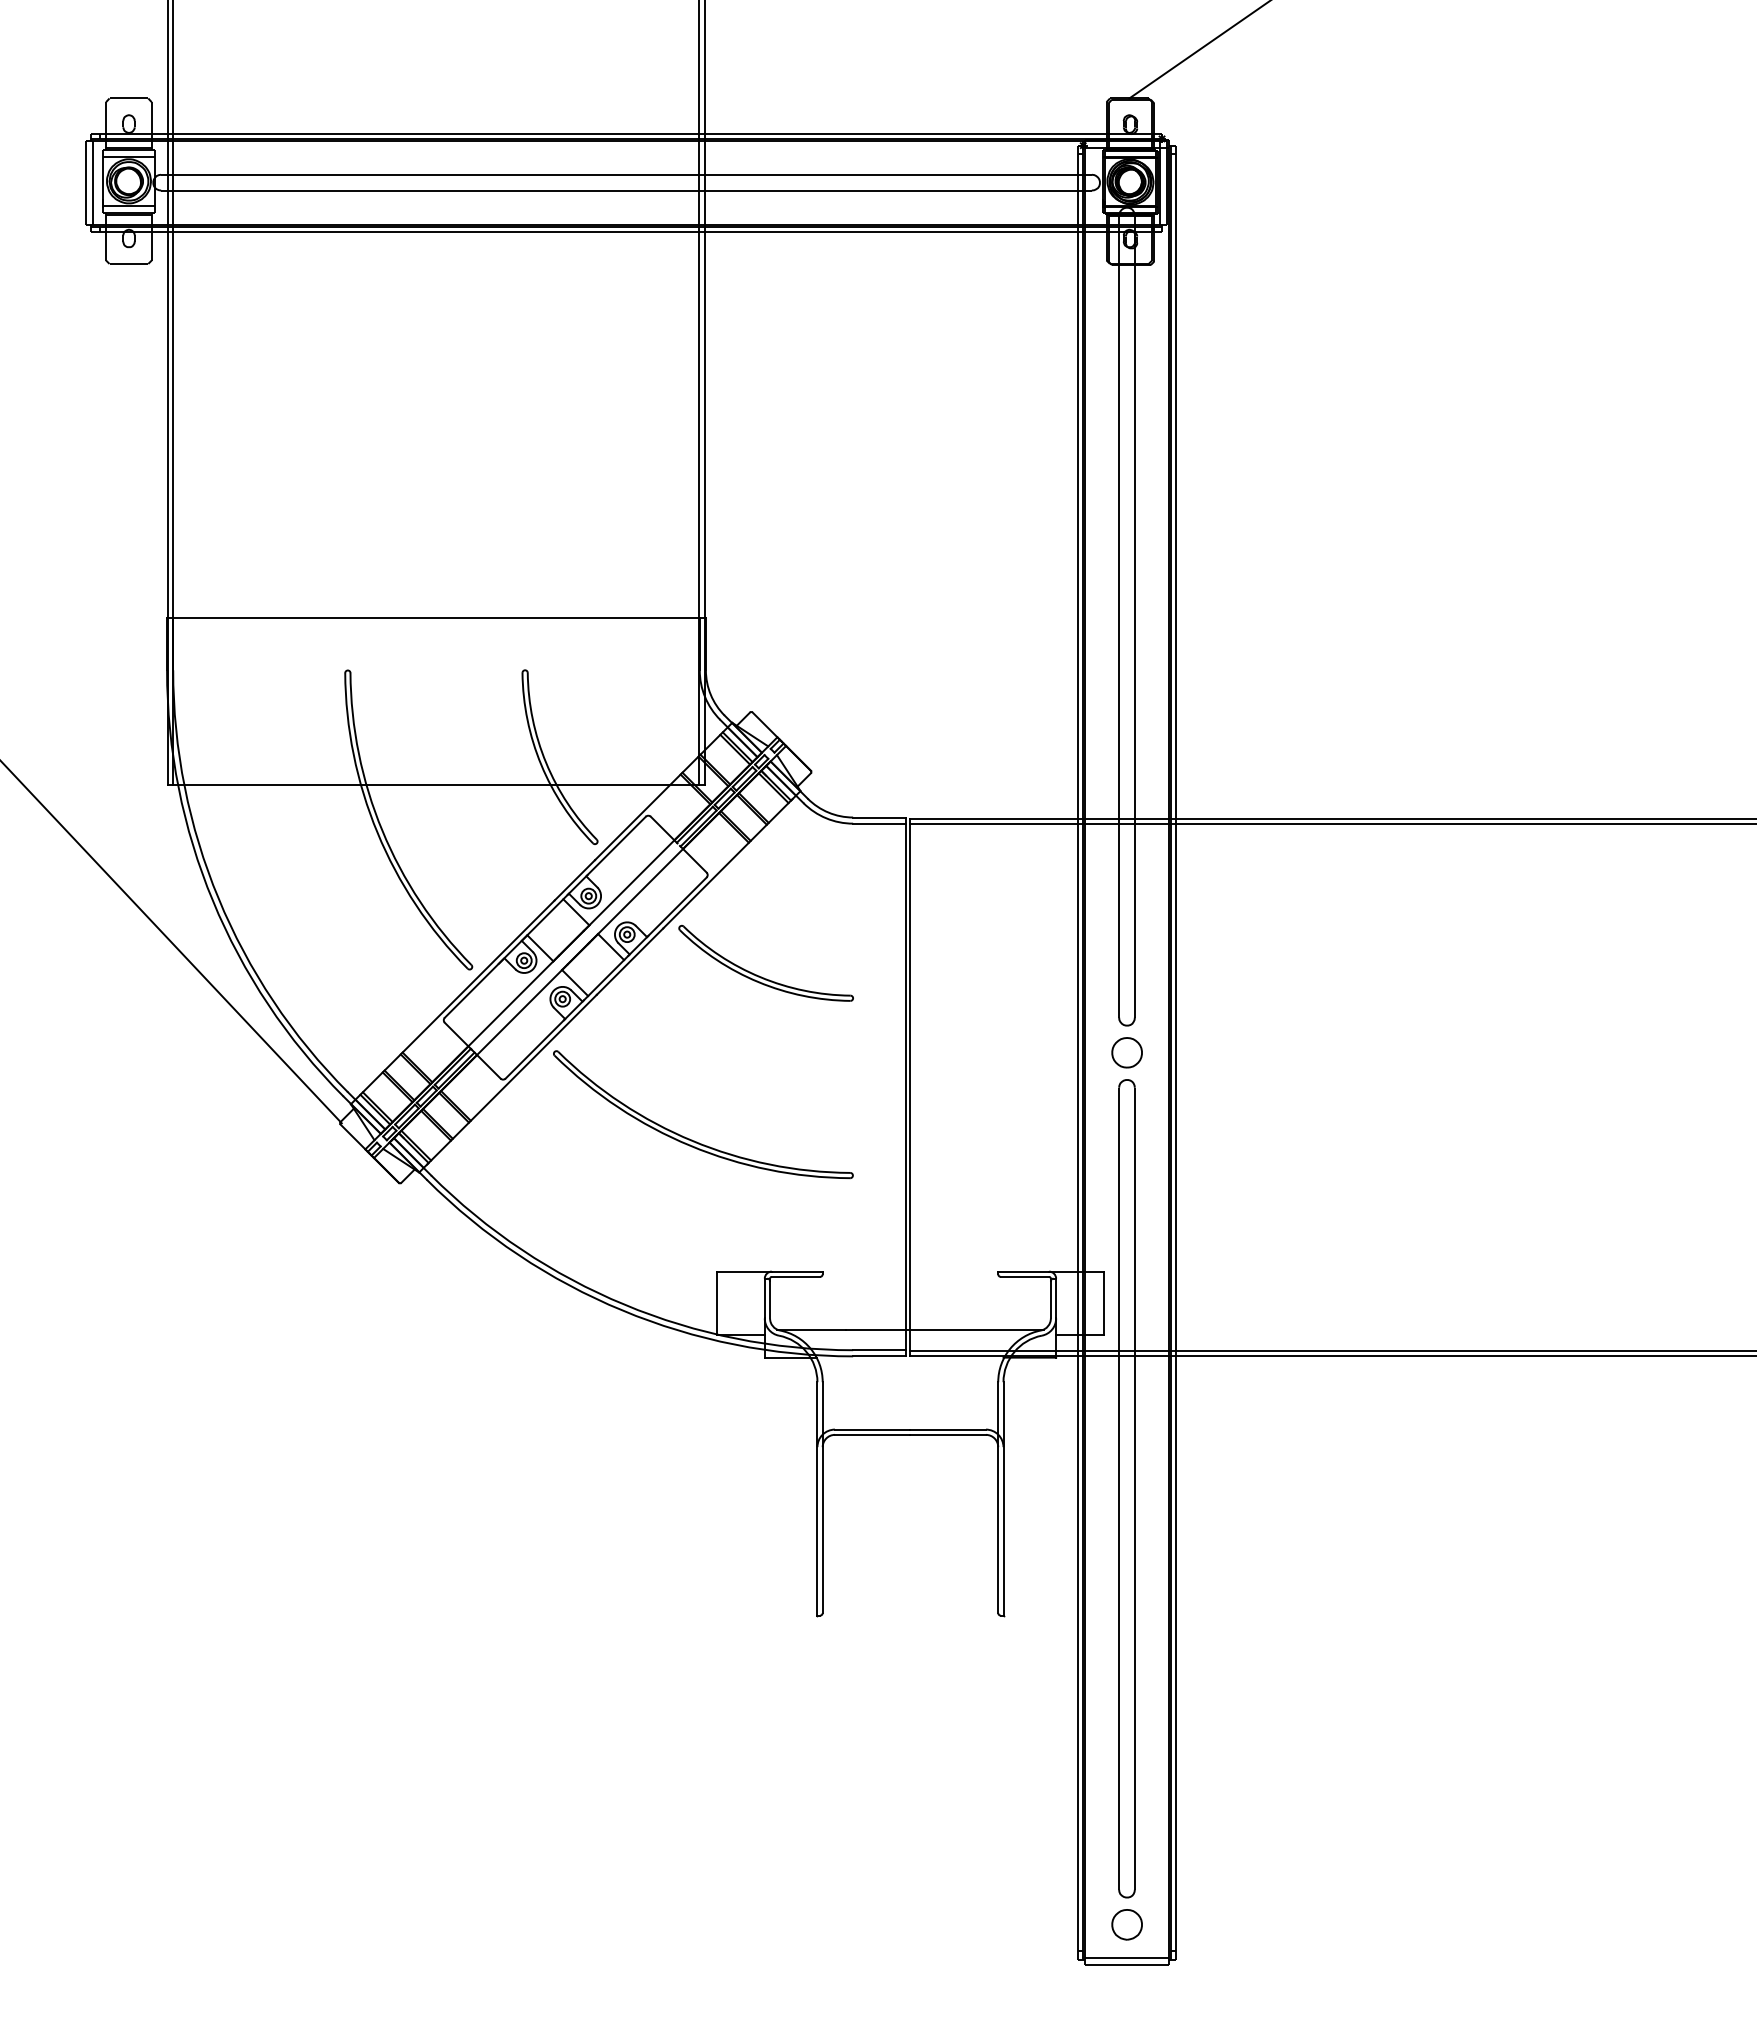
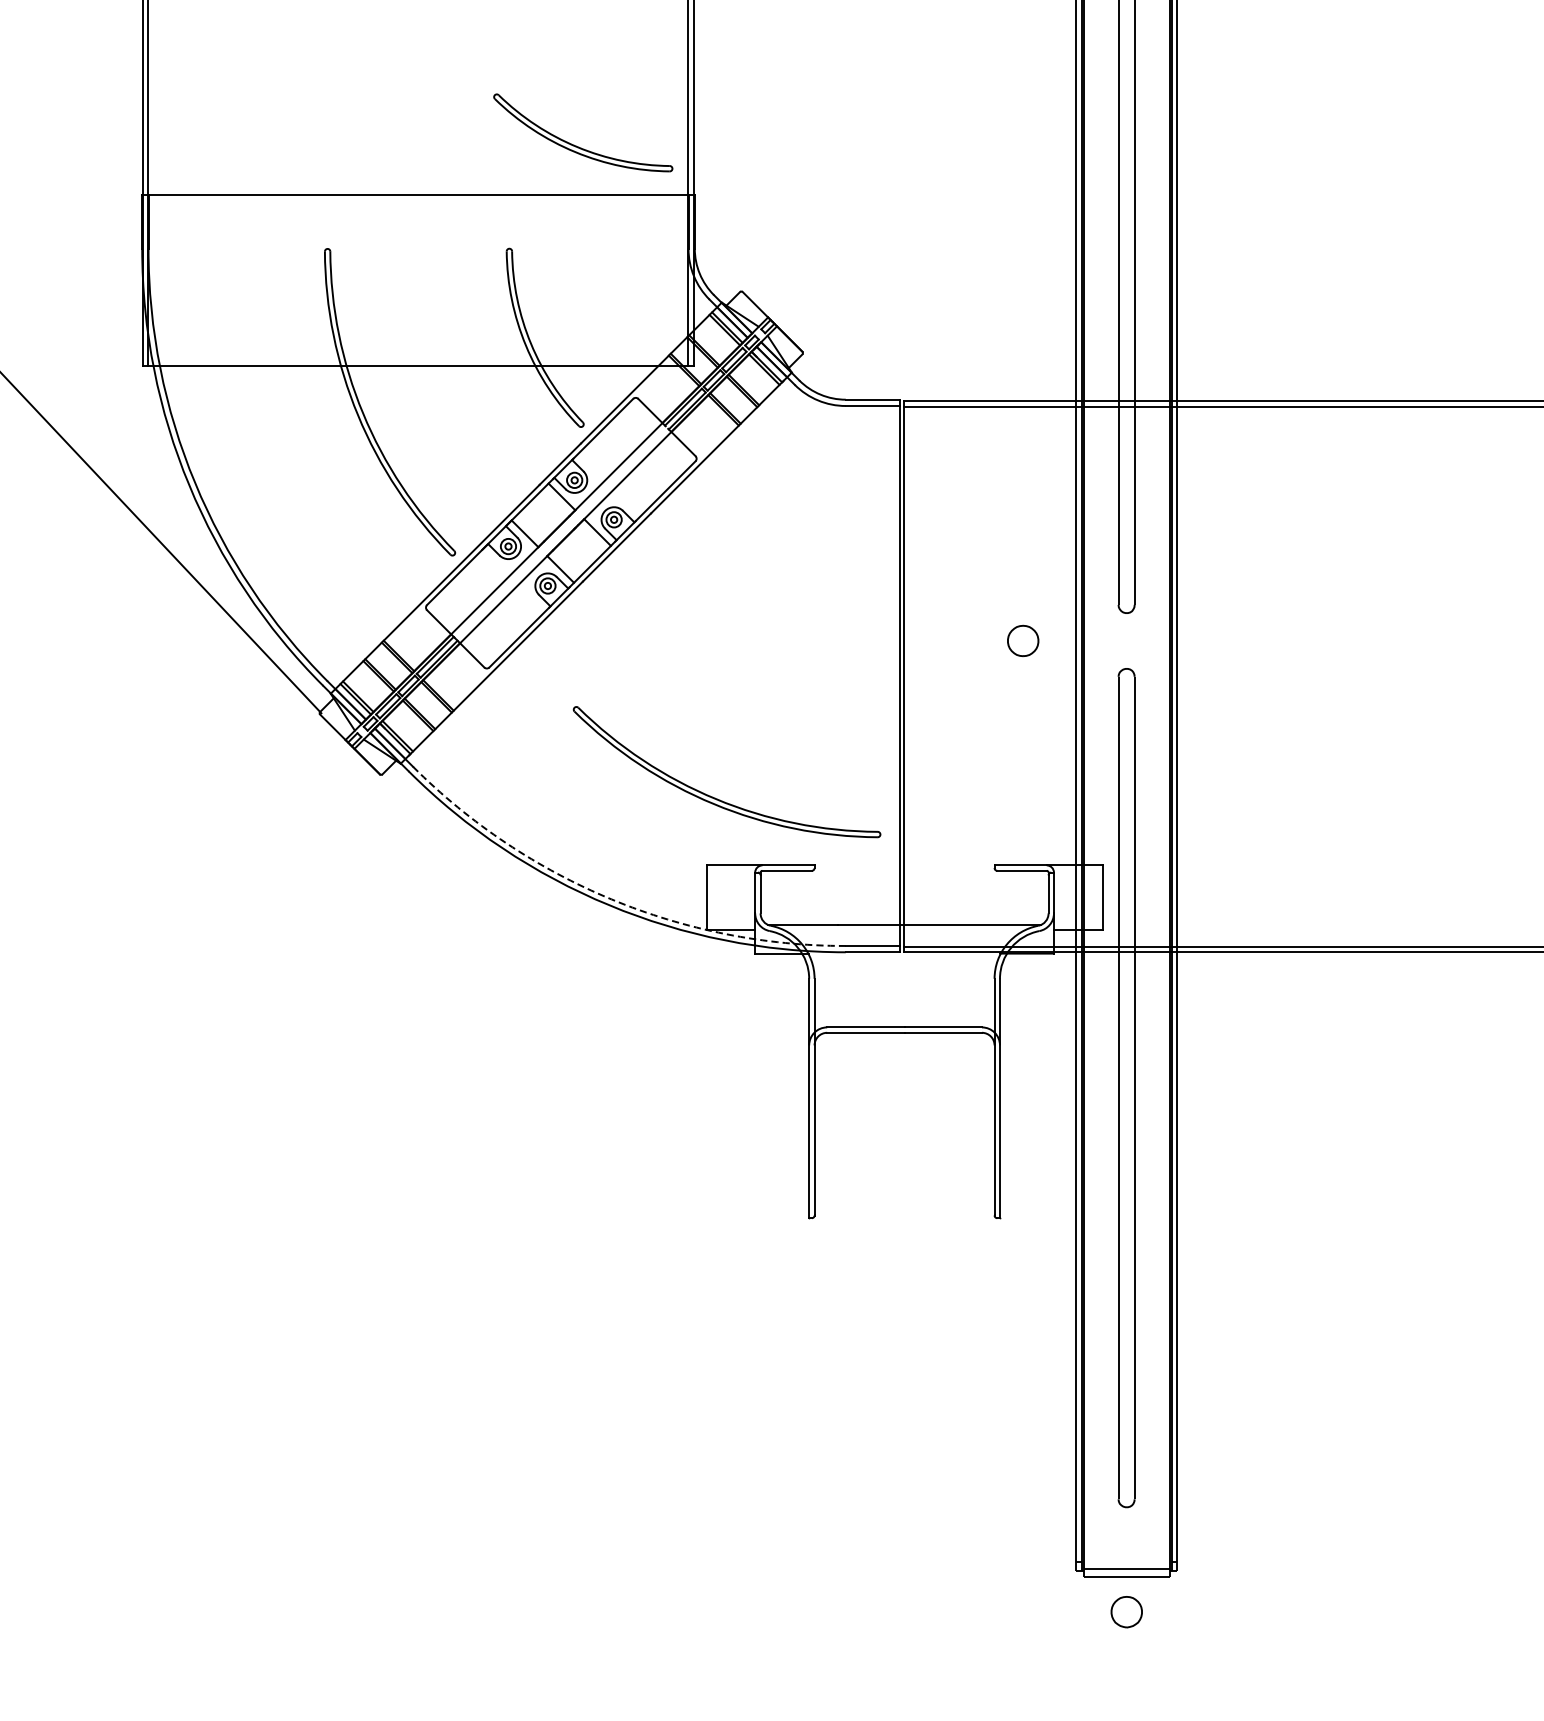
part: (759, 975) -> (576, 145), moved
part: (1126, 1052) -> (1022, 640), moved
part: (692, 1139) -> (715, 797), moved
arc: (624, 1304) -> (611, 899), solid -> dashed
part: (1126, 1924) -> (1126, 1611), moved

